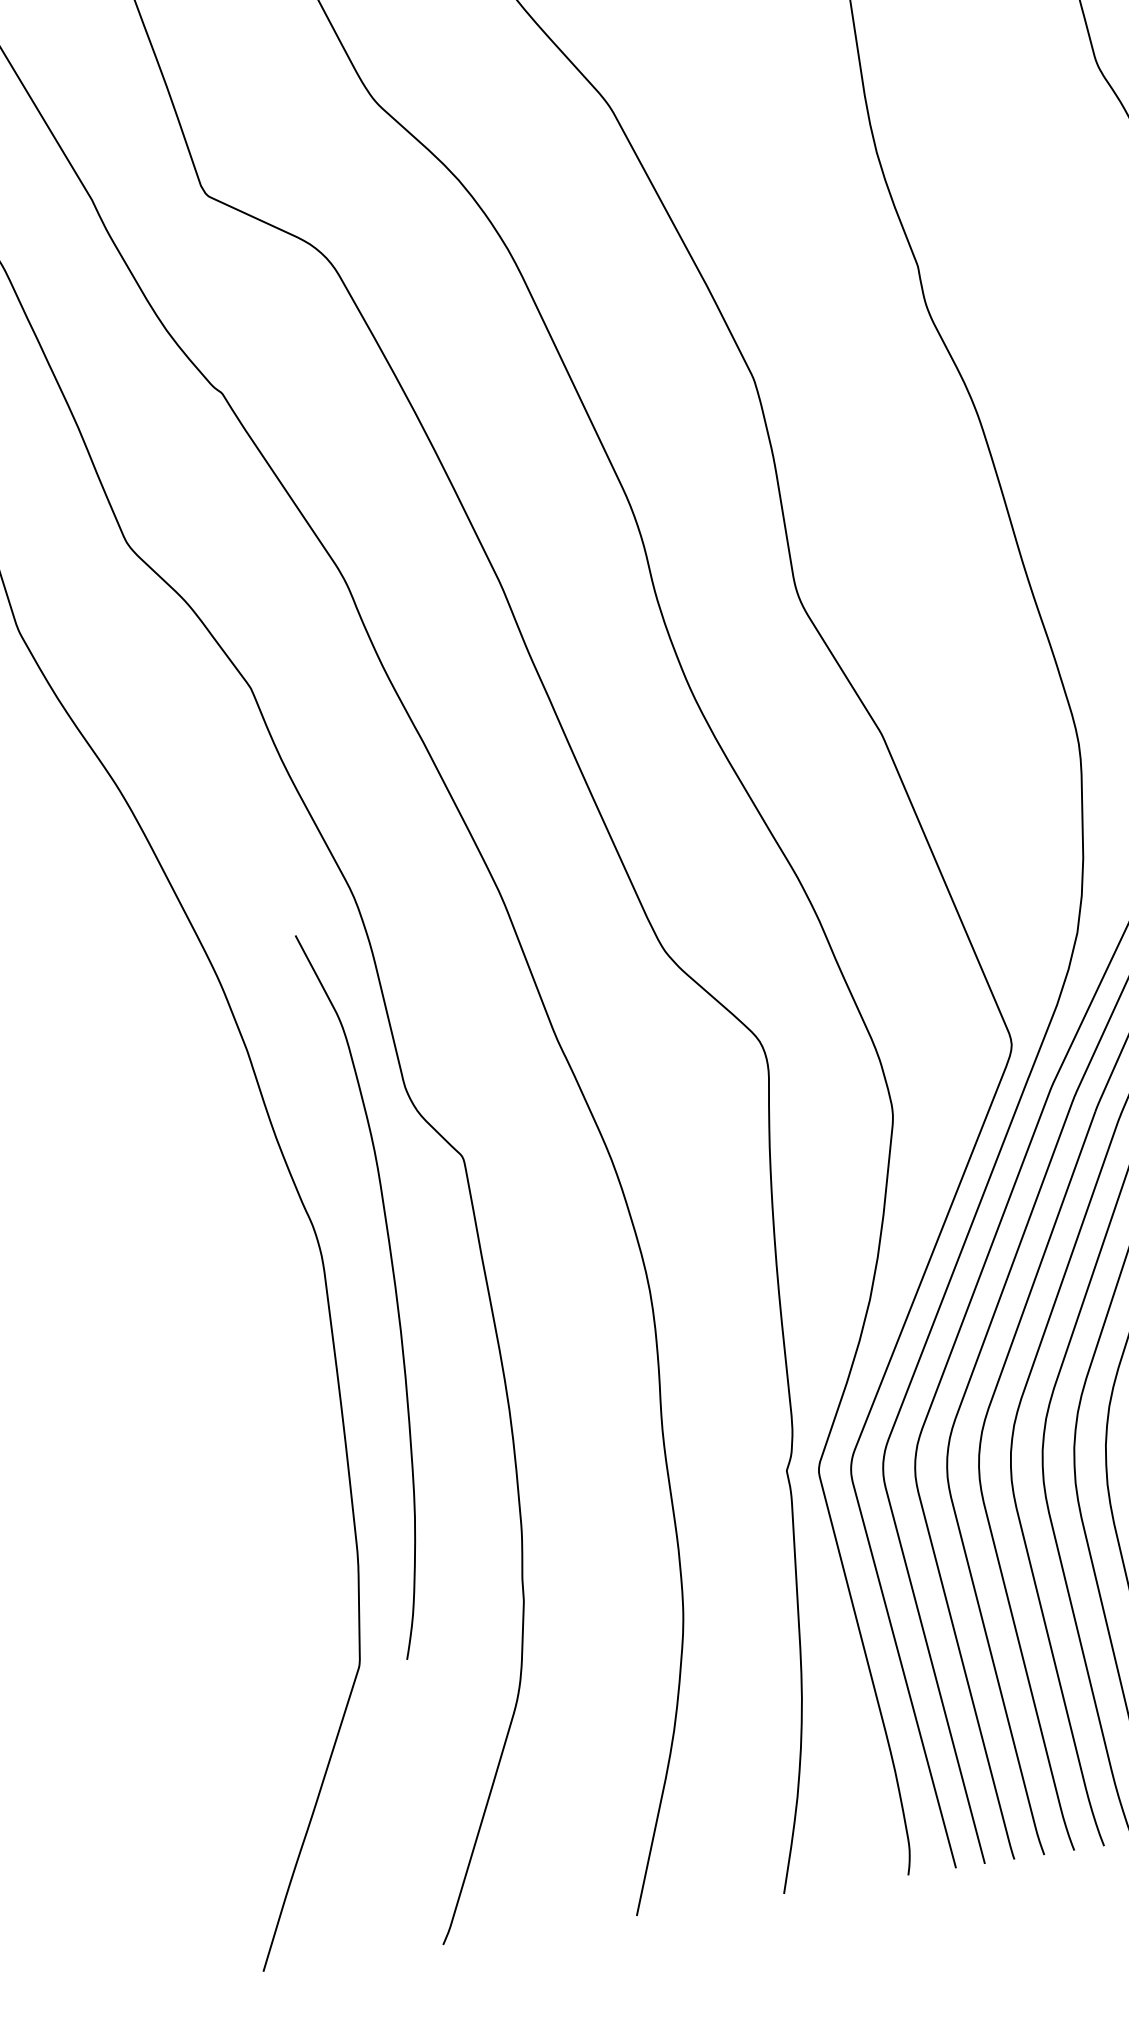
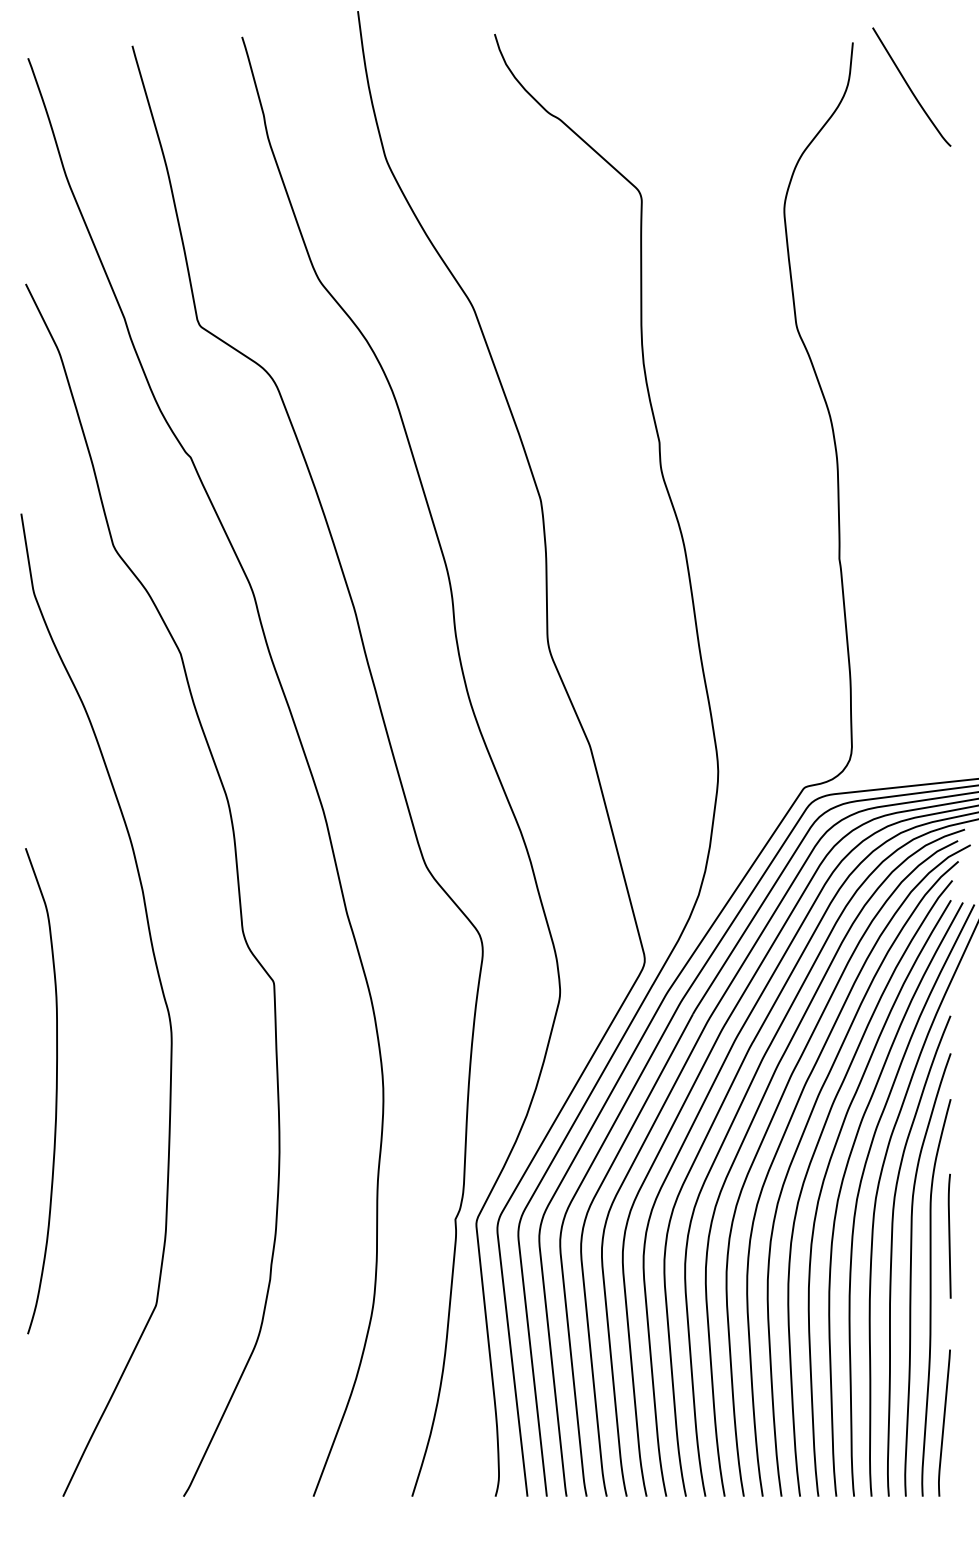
curve: (394, 1291) -> (55, 1091), moved

